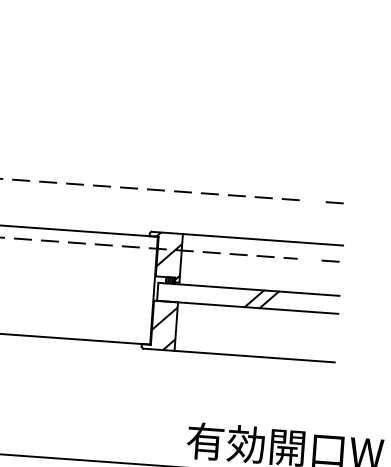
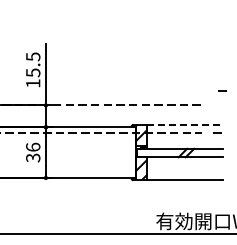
line: (335, 200) -> (222, 90), moved
line: (261, 240) -> (184, 125), solid -> dashed

